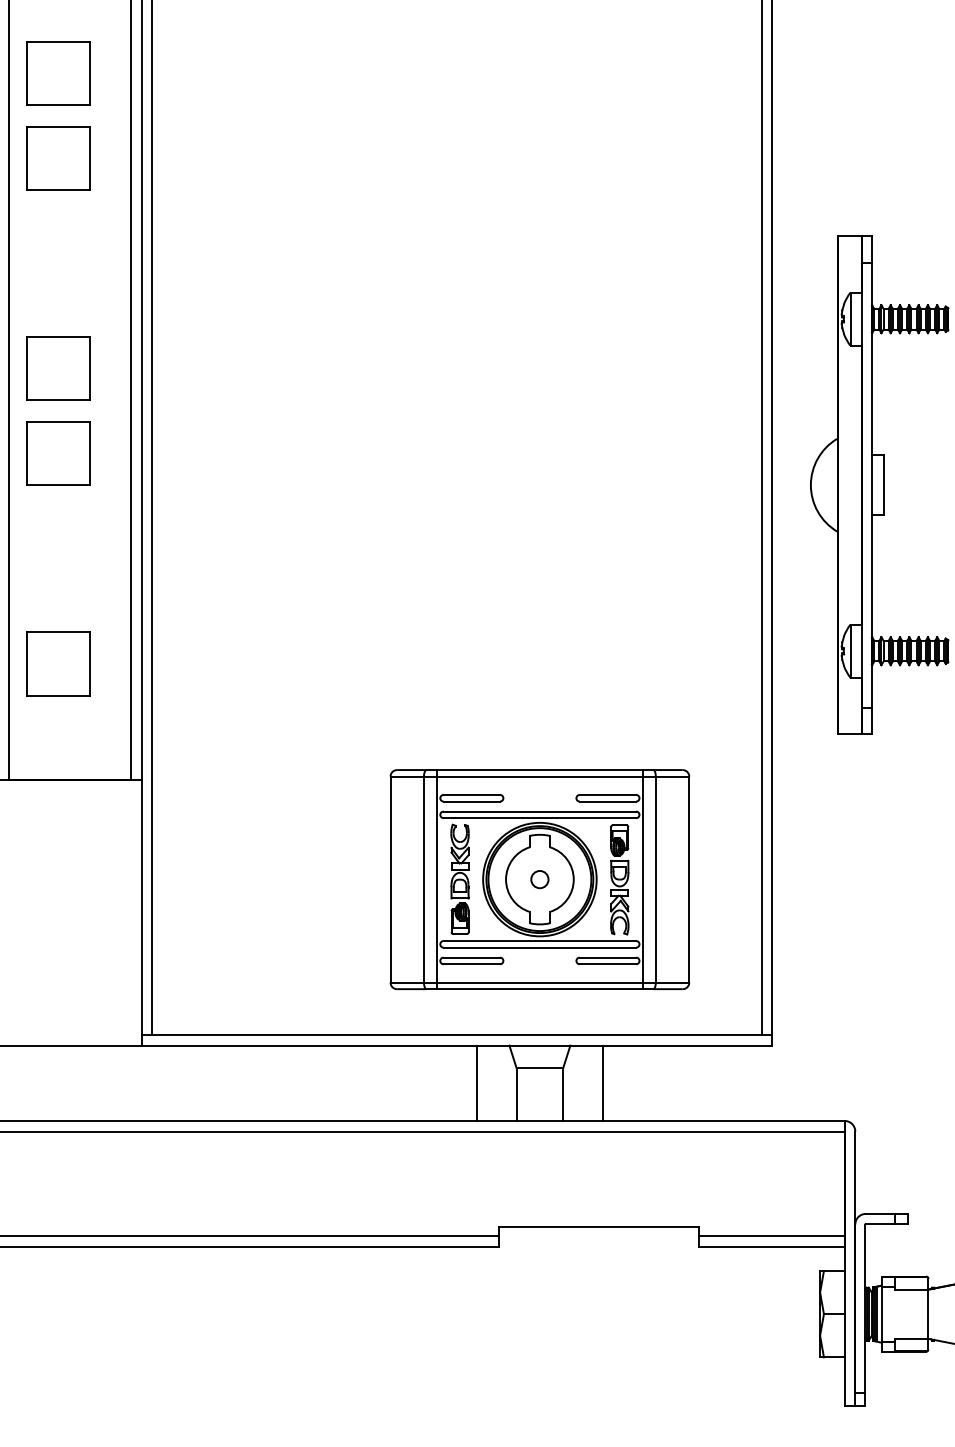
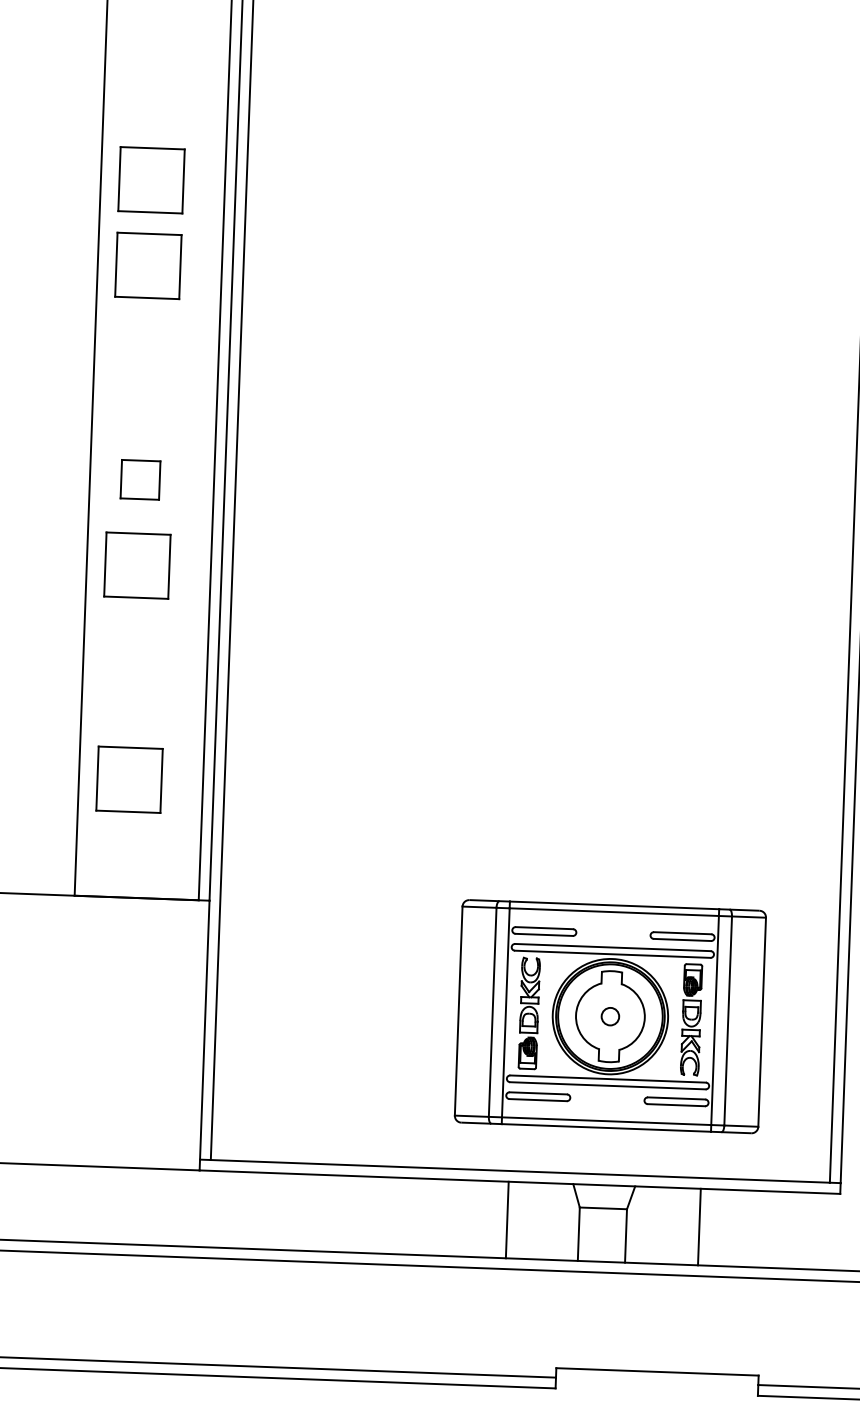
part: (58, 368) -> (140, 479), size x0.6
line: (476, 1082) -> (506, 1219), moved
line: (602, 1082) -> (698, 1226), moved

